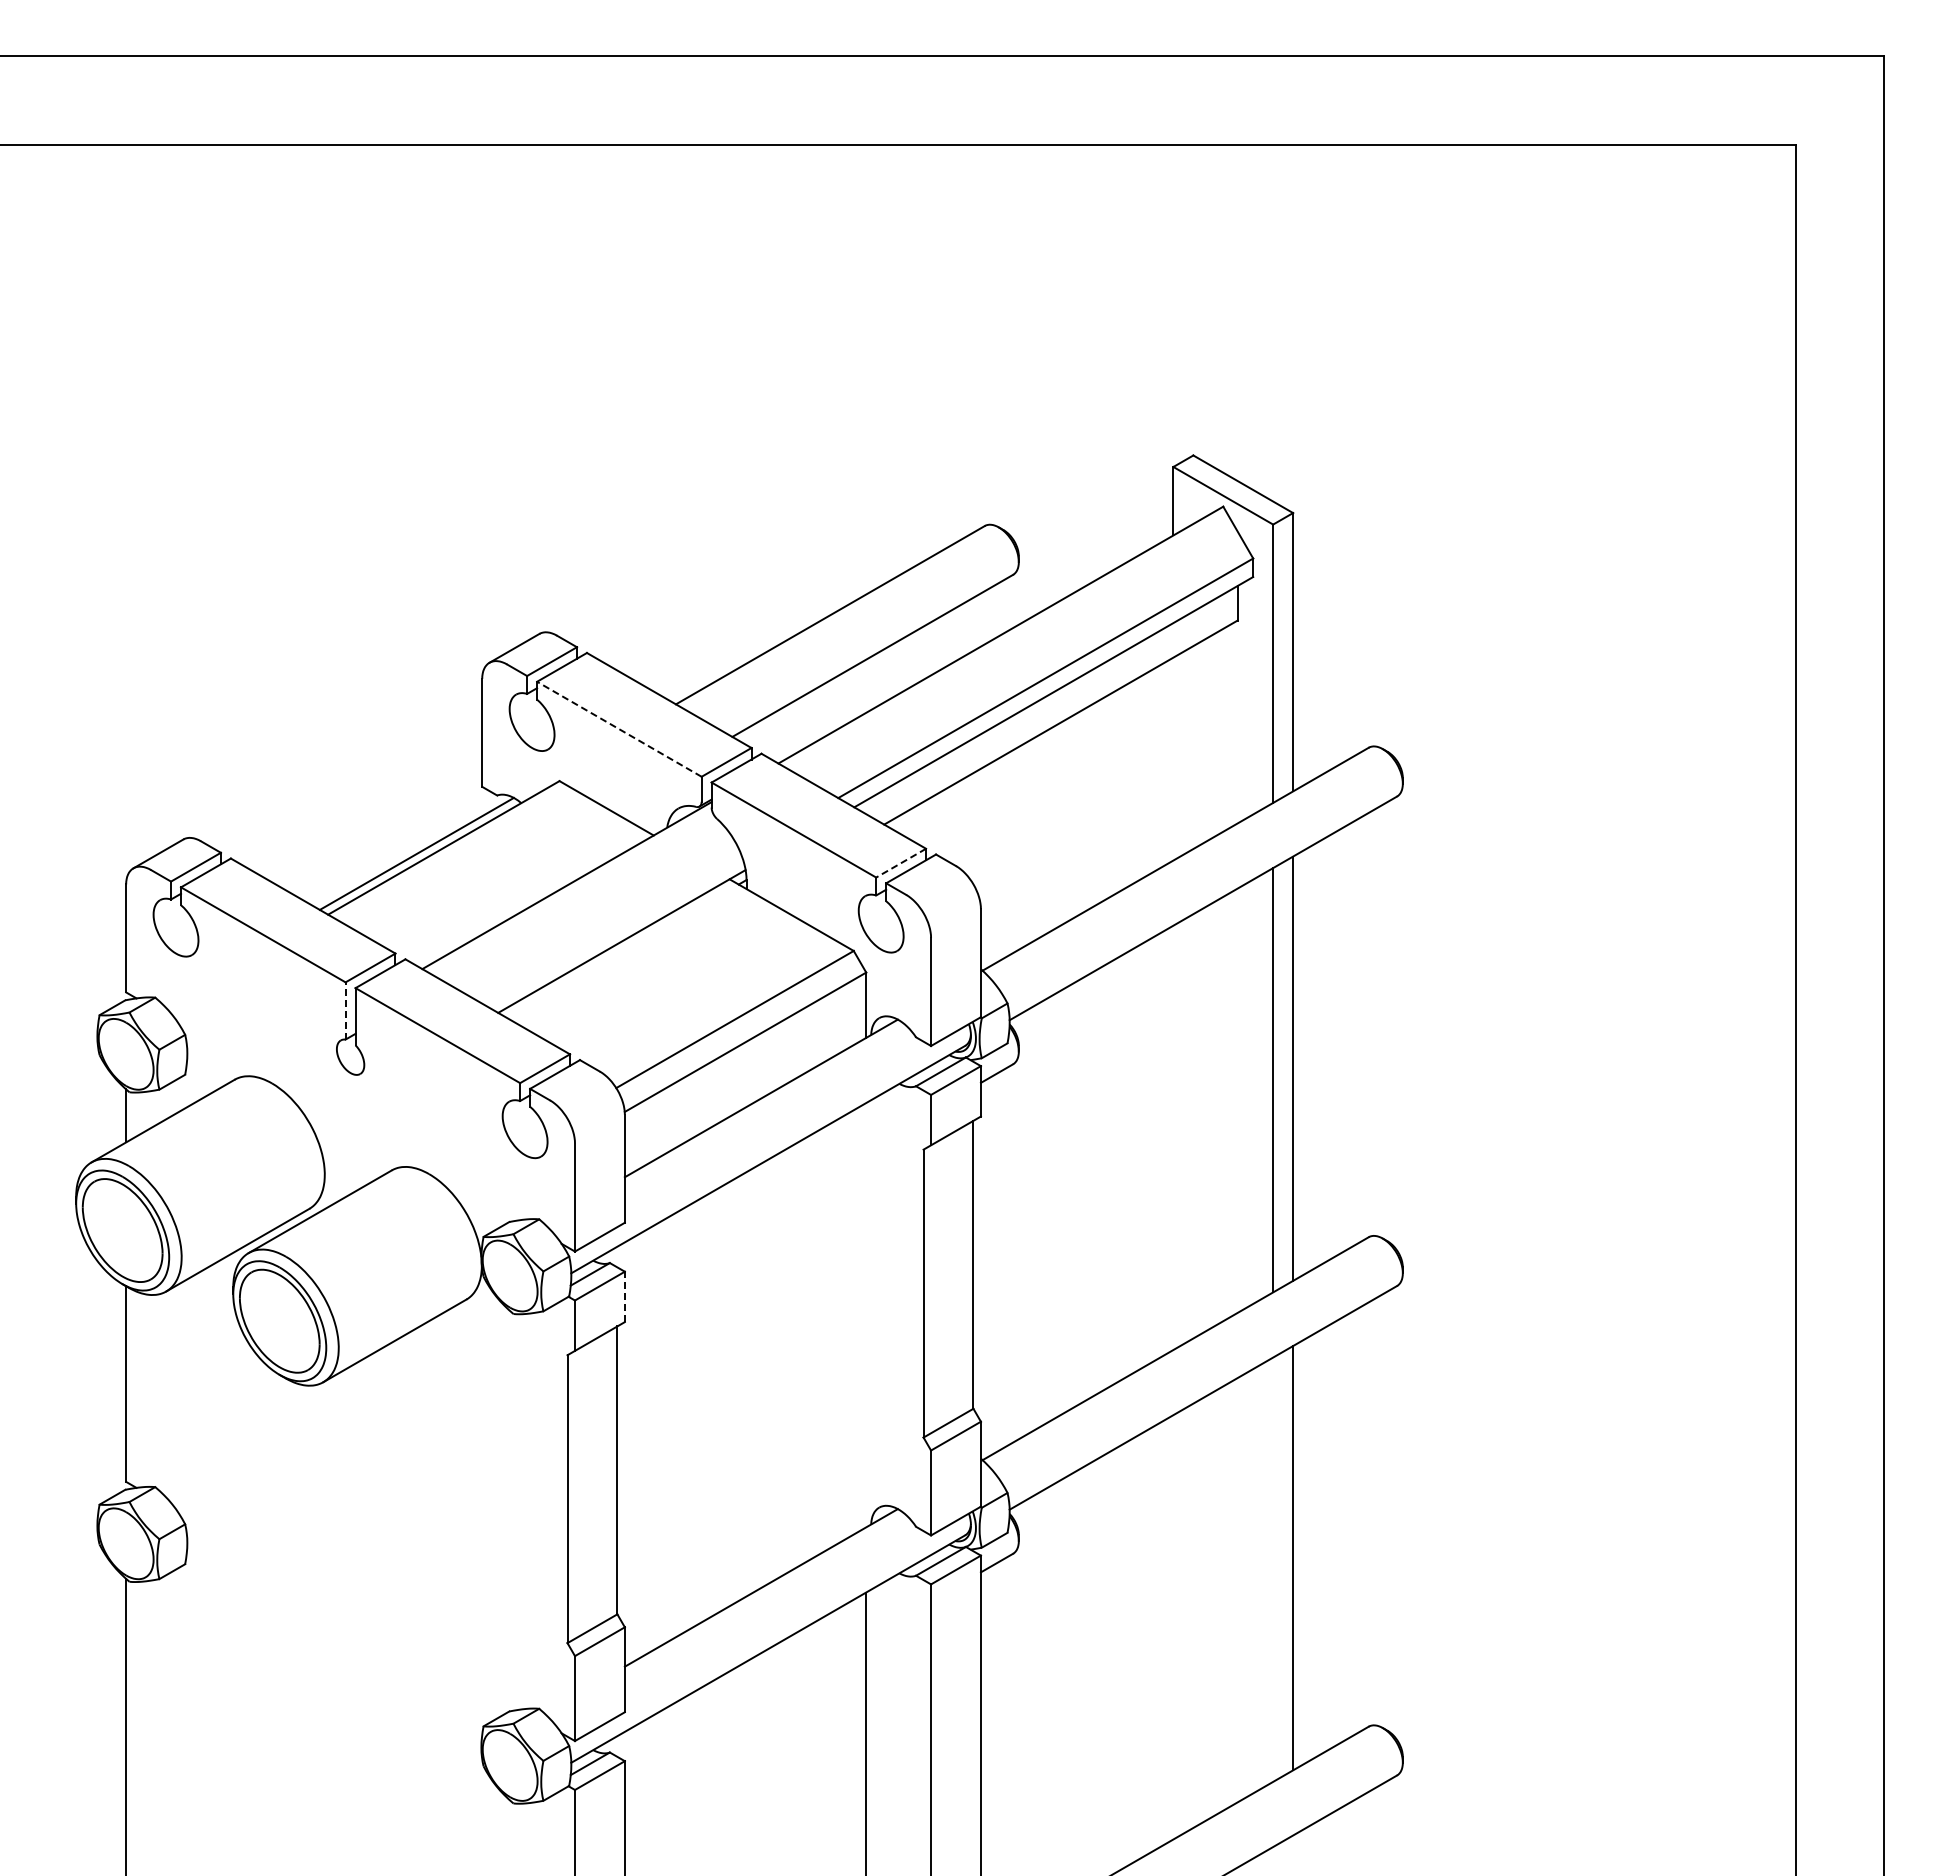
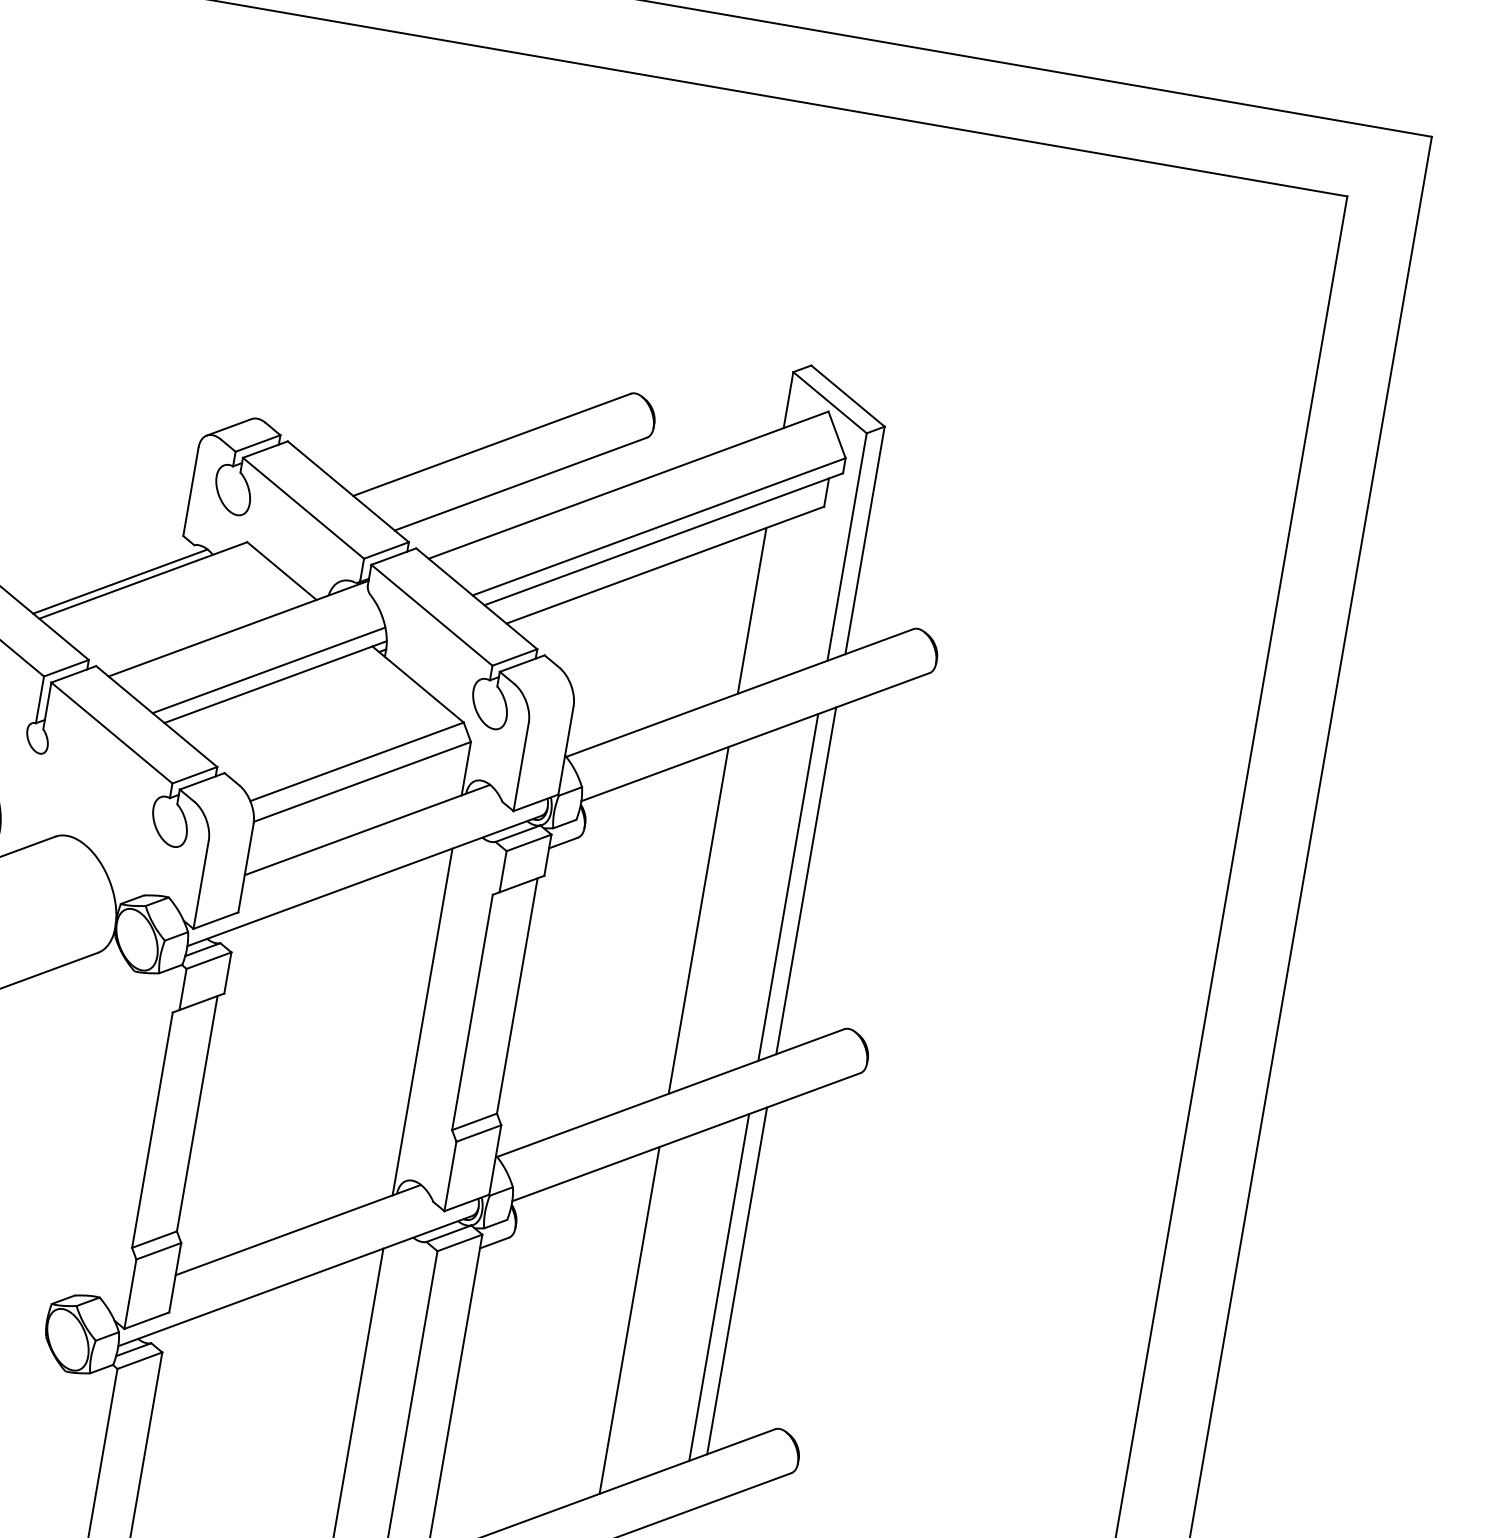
line: (618, 729) -> (302, 508), dashed -> solid
line: (1173, 758) -> (752, 610), added
line: (901, 863) -> (515, 657), dashed -> solid
line: (611, 928) -> (268, 670), added
line: (345, 1010) -> (39, 699), dashed -> solid
line: (1173, 1137) -> (698, 920), added
line: (624, 1296) -> (227, 972), dashed -> solid
line: (866, 1315) -> (422, 1022), added
line: (1273, 1569) -> (719, 1287), added
line: (1173, 1627) -> (629, 1320), added

